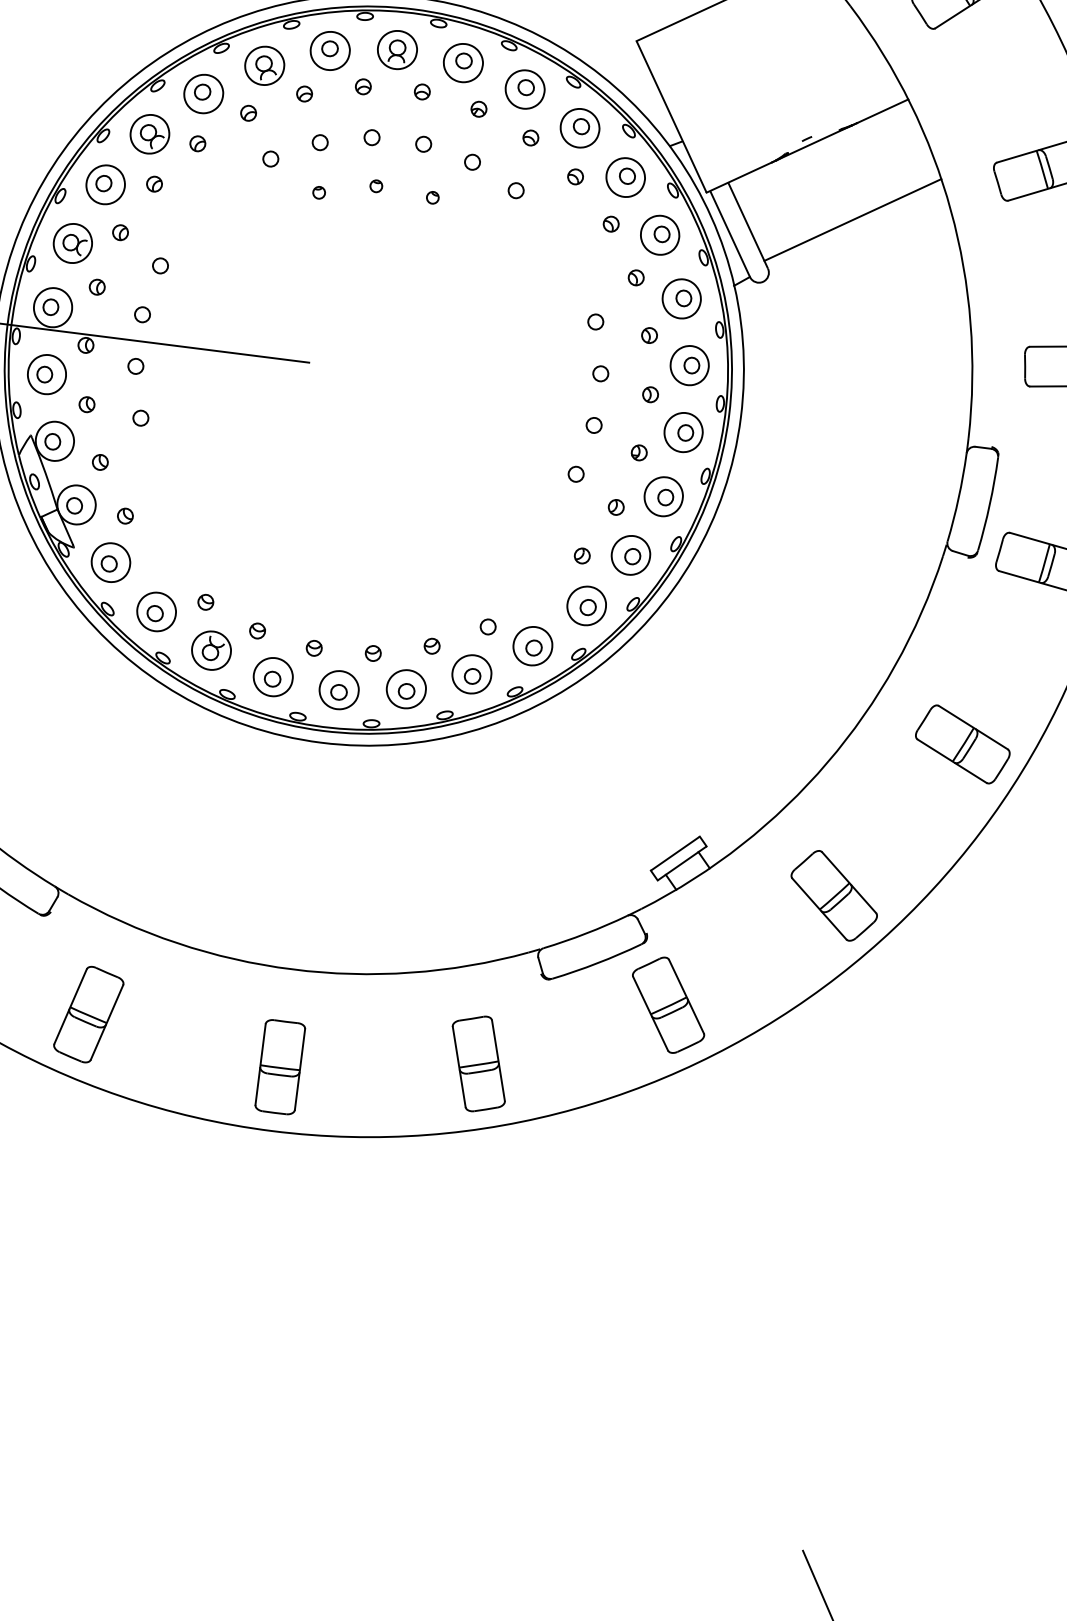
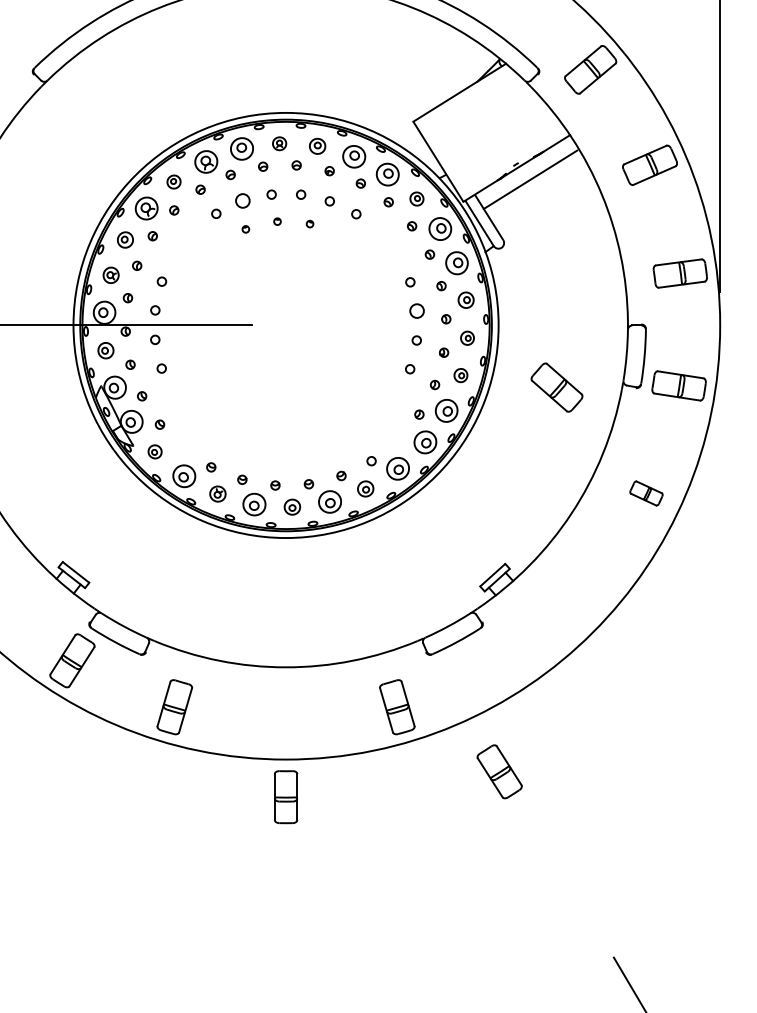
part: (397, 49) -> (279, 143), size x0.6
part: (463, 63) -> (317, 146), size x0.7
part: (202, 92) -> (173, 181), size x0.6
circle: (319, 143) -> (242, 201), size x1.6
part: (625, 176) -> (416, 198), size x0.6
part: (105, 183) -> (125, 239), size x0.7
line: (852, 219) -> (530, 179), moved
part: (71, 243) -> (110, 275), size x0.7
part: (688, 366) -> (465, 300), size x0.7
circle: (600, 372) -> (416, 310), size x1.6
part: (46, 374) -> (105, 350), size x0.7
part: (683, 433) -> (467, 338), size x0.6
part: (663, 496) -> (460, 375), size x0.6
part: (109, 561) -> (154, 451), size x0.6
part: (210, 649) -> (217, 493), size x0.7
part: (471, 673) -> (365, 488), size x0.7
part: (339, 688) -> (292, 506), size x0.7
part: (962, 744) -> (646, 493), size x0.6
part: (833, 895) -> (556, 387), moved
part: (668, 1004) -> (499, 771), moved
part: (280, 1067) -> (286, 797), moved

